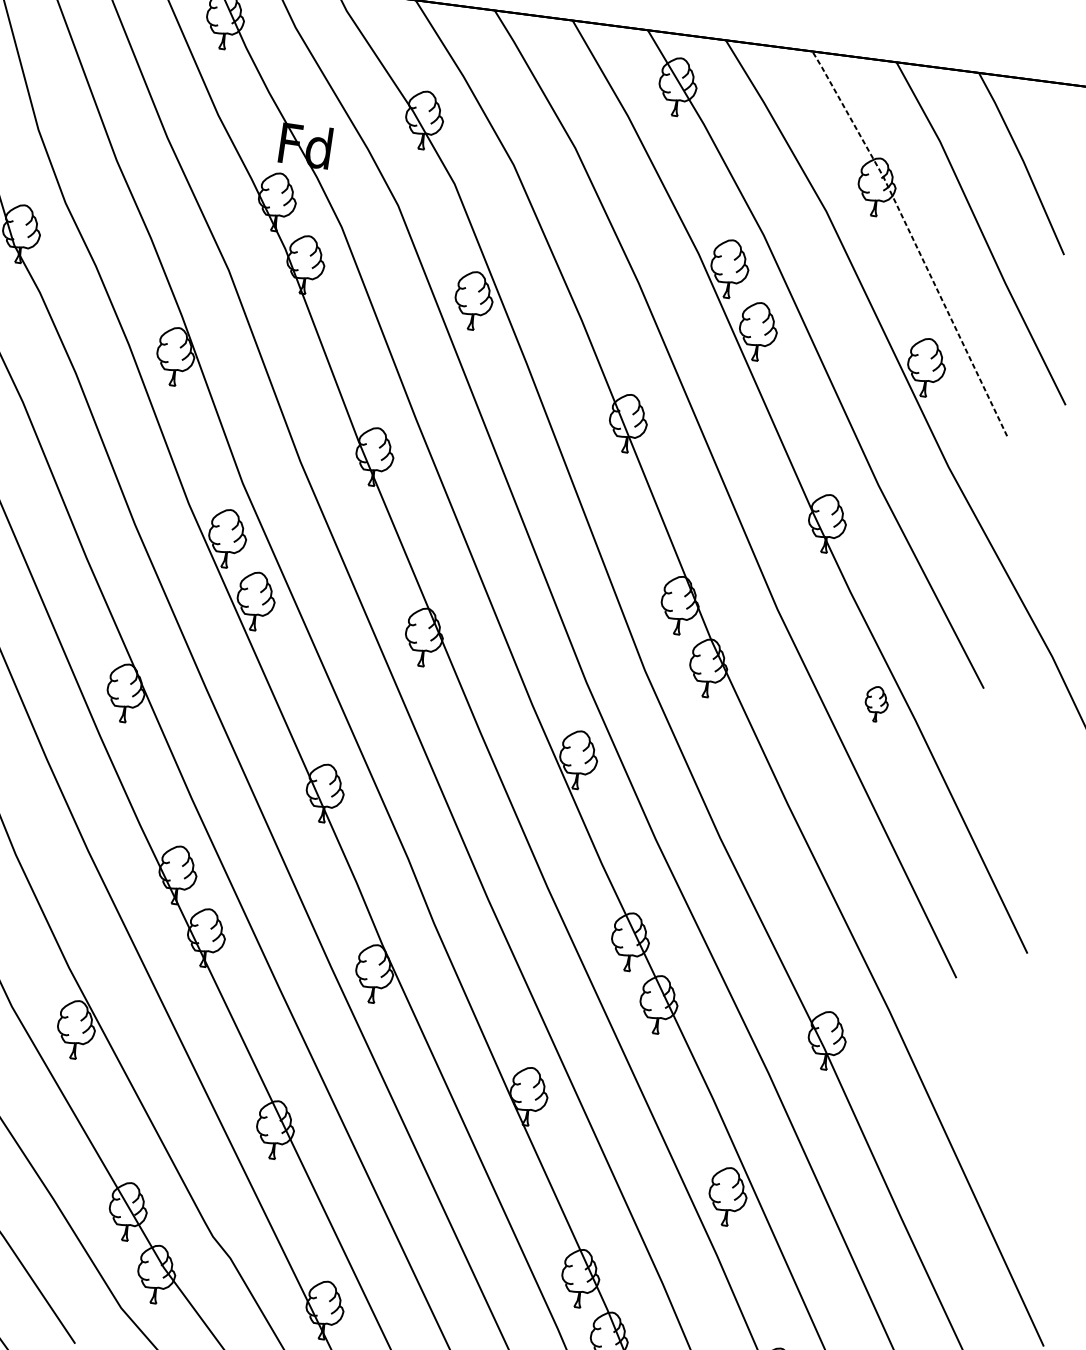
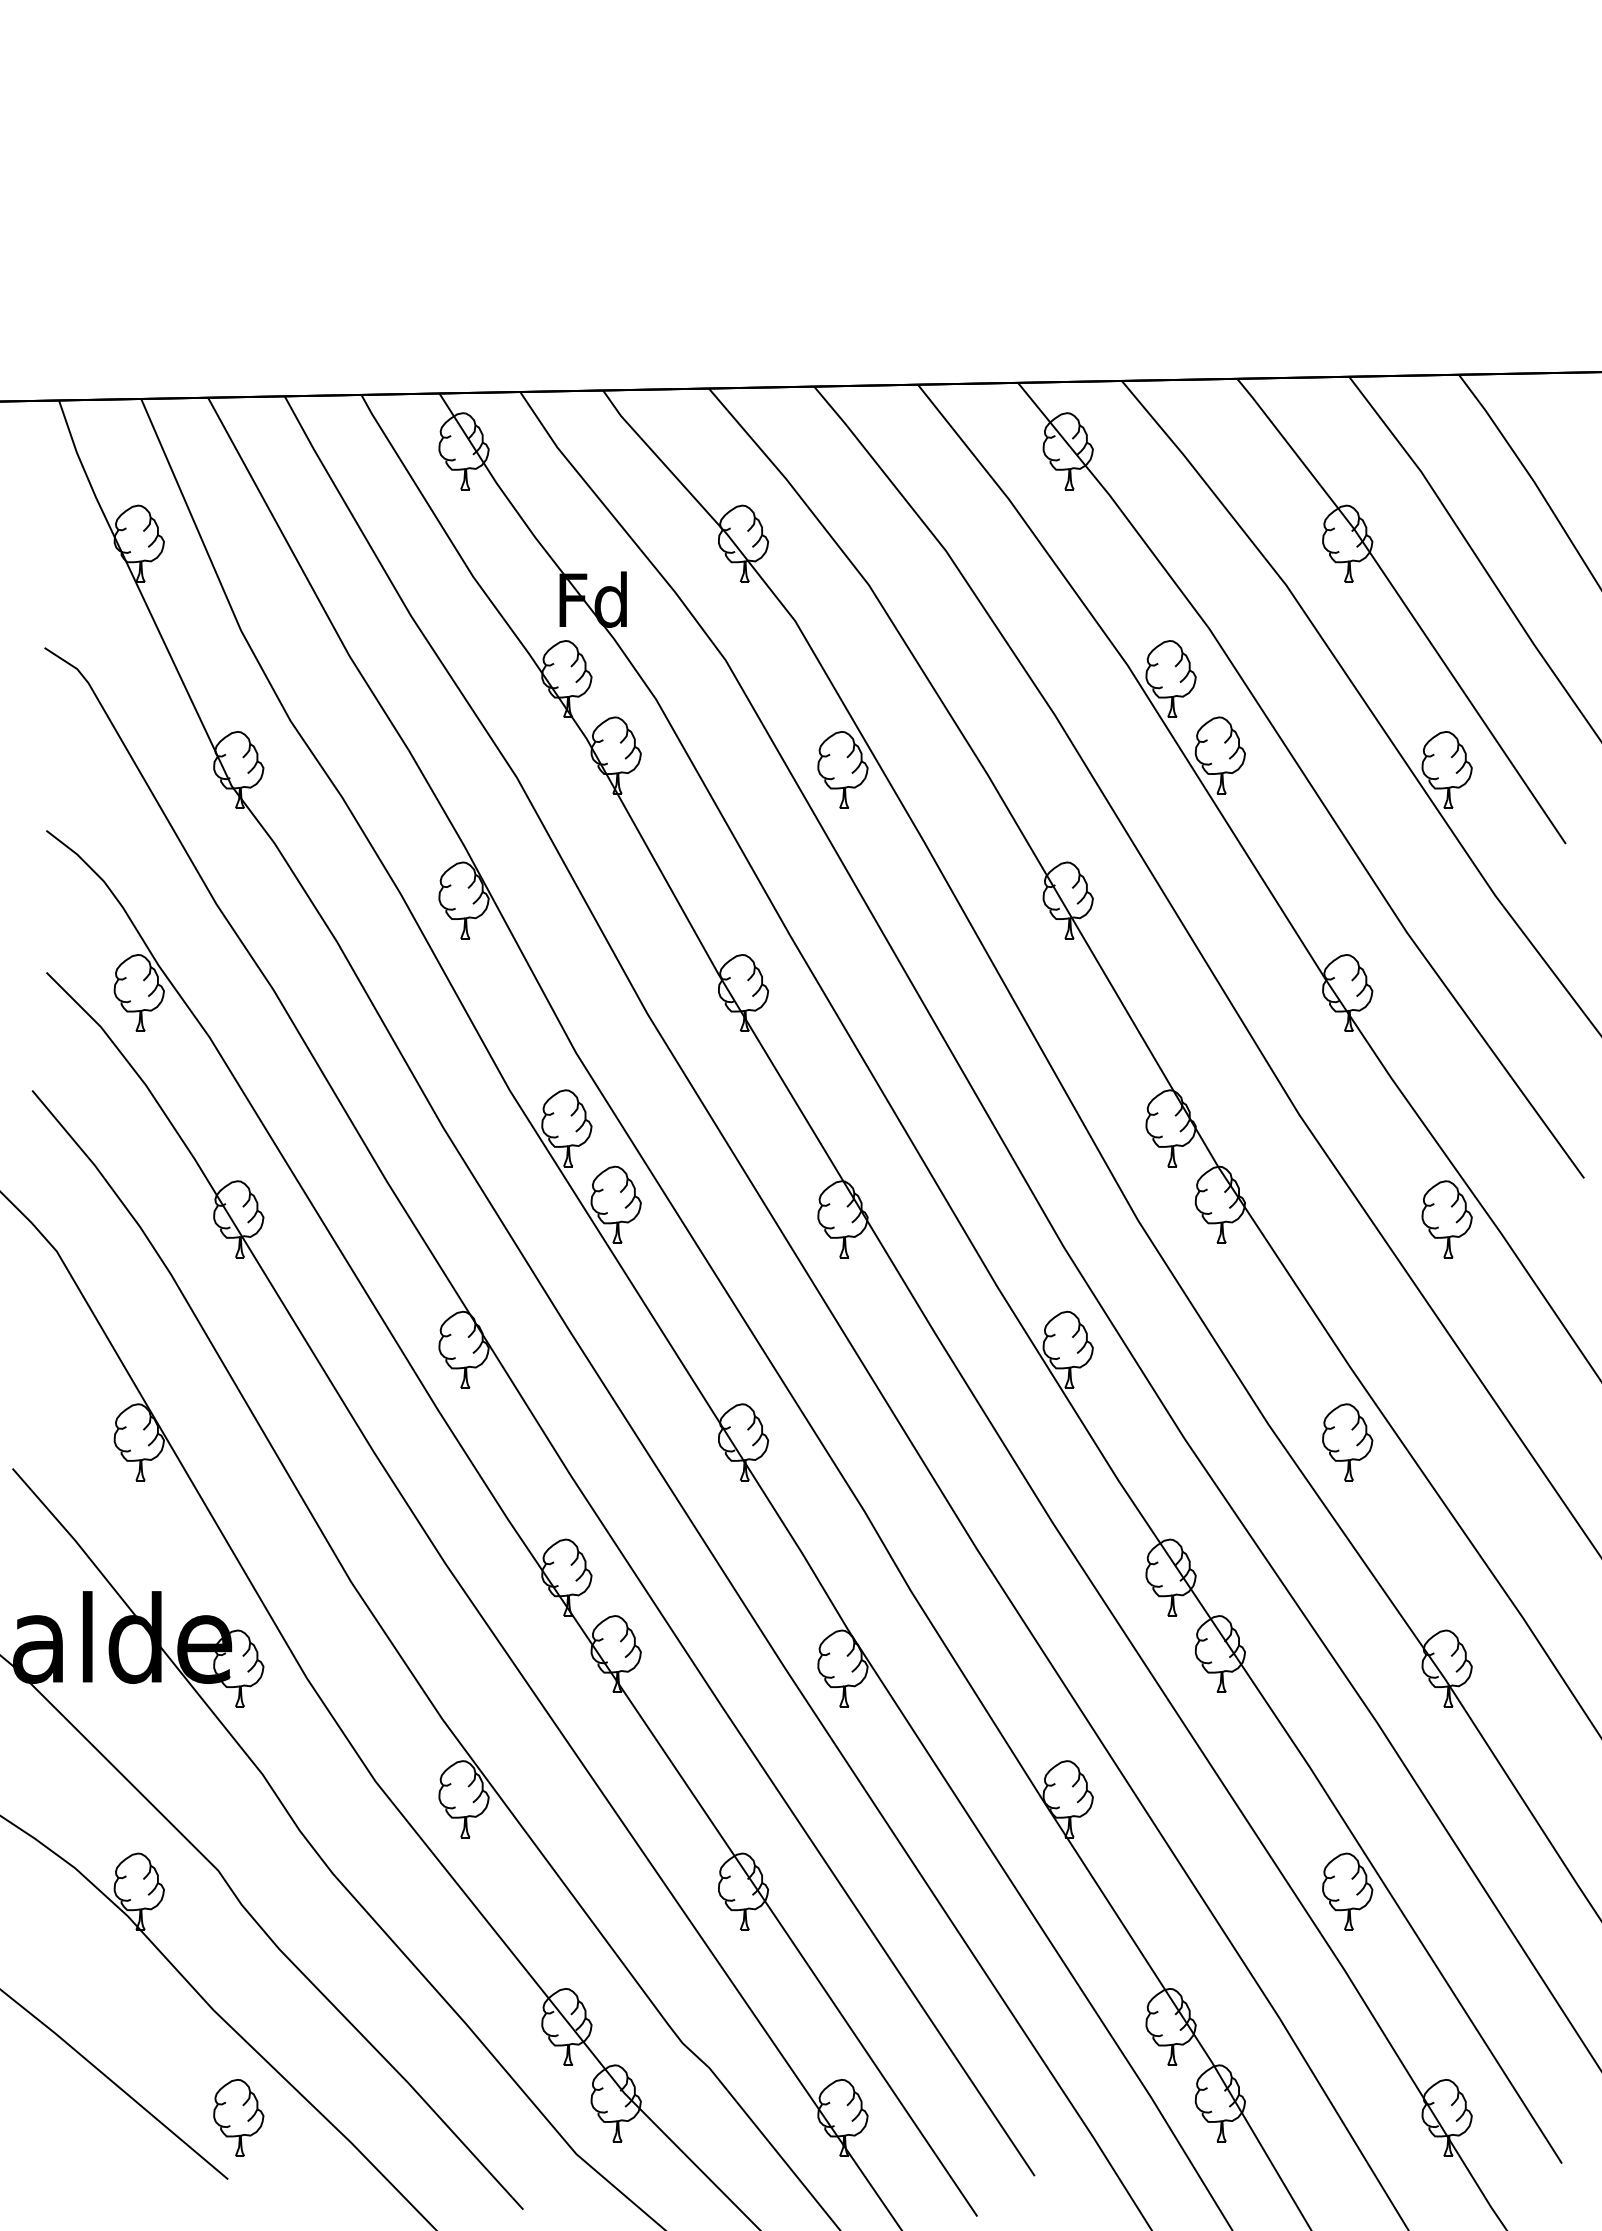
line: (914, 240) -> (1406, 606), dashed -> solid
part: (876, 704) -> (1446, 1219), size x1.67
part: (777, 860) -> (1347, 1442), added

